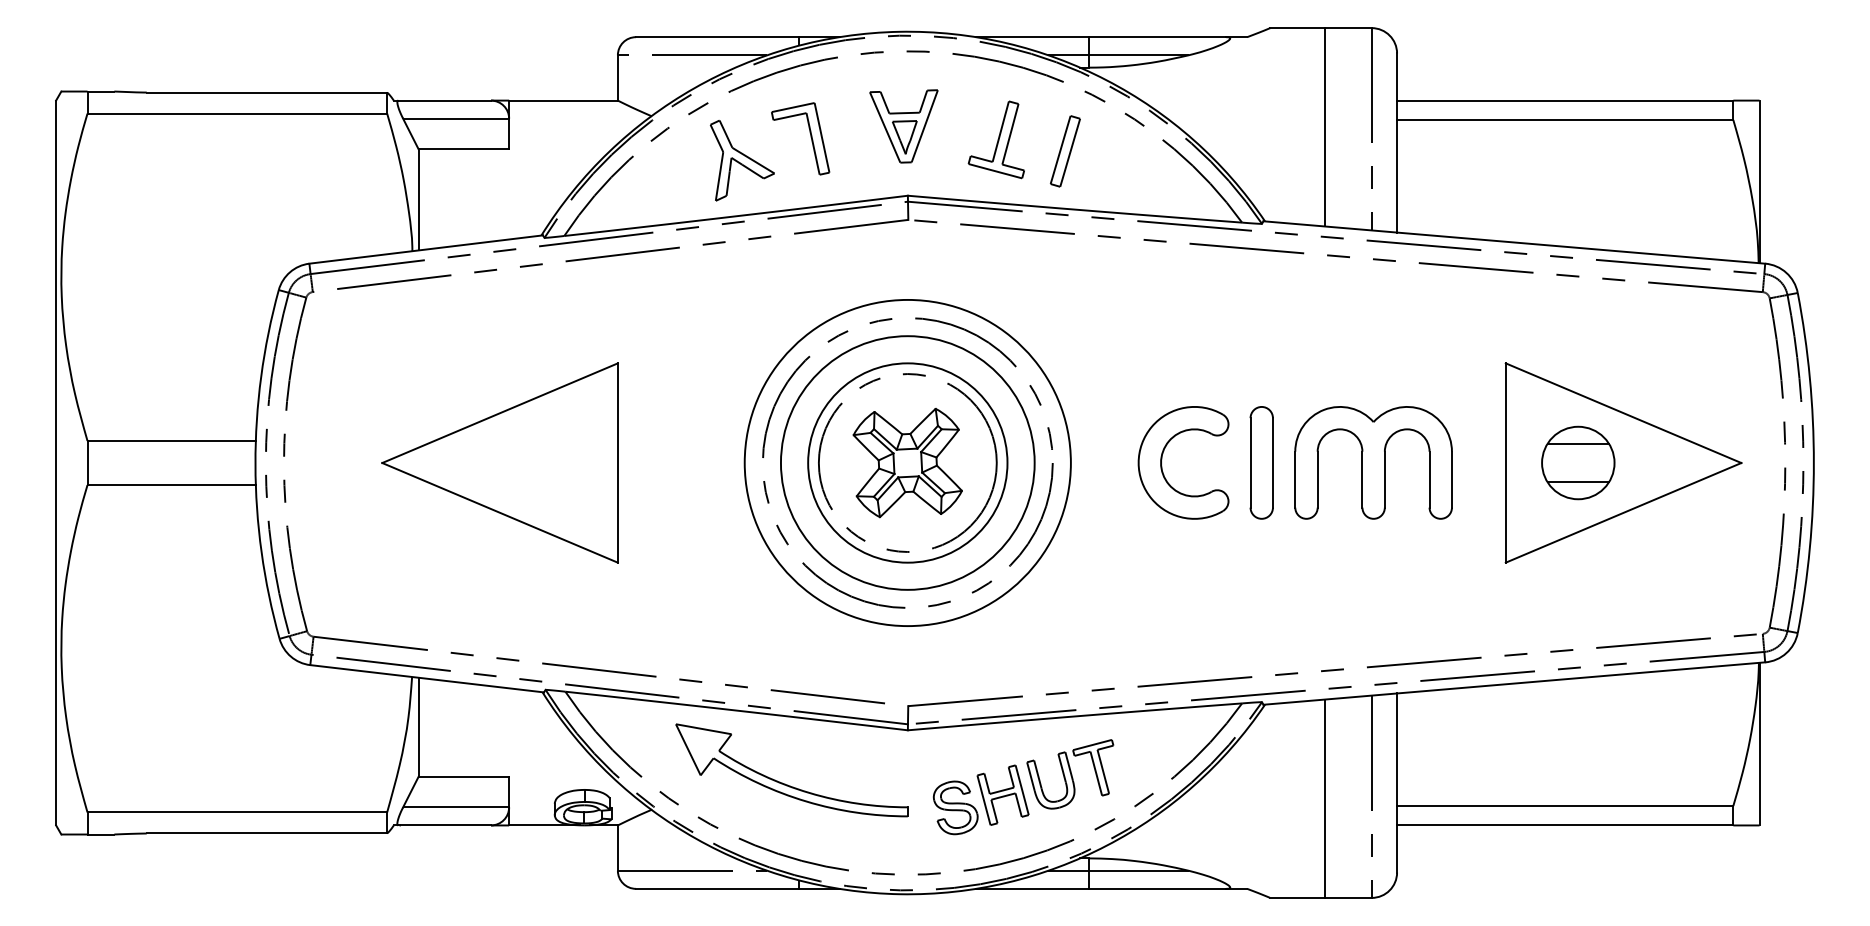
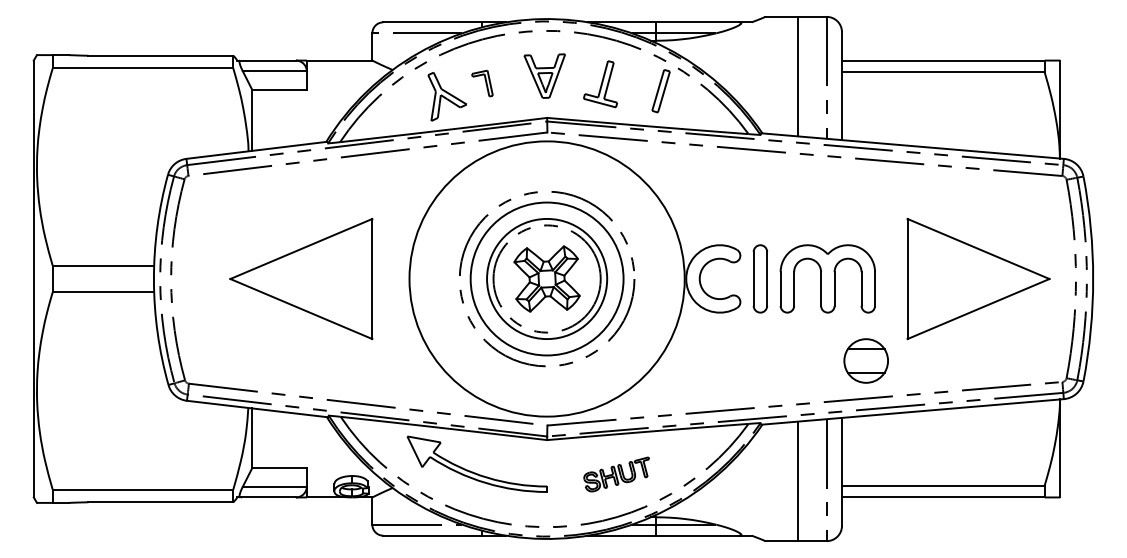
part: (800, 138) -> (482, 83), size x0.6
part: (1064, 151) -> (660, 91), moved
circle: (906, 462) -> (546, 278), size x1.4
part: (1577, 462) -> (865, 360), moved
part: (1022, 787) -> (616, 474), size x0.6

